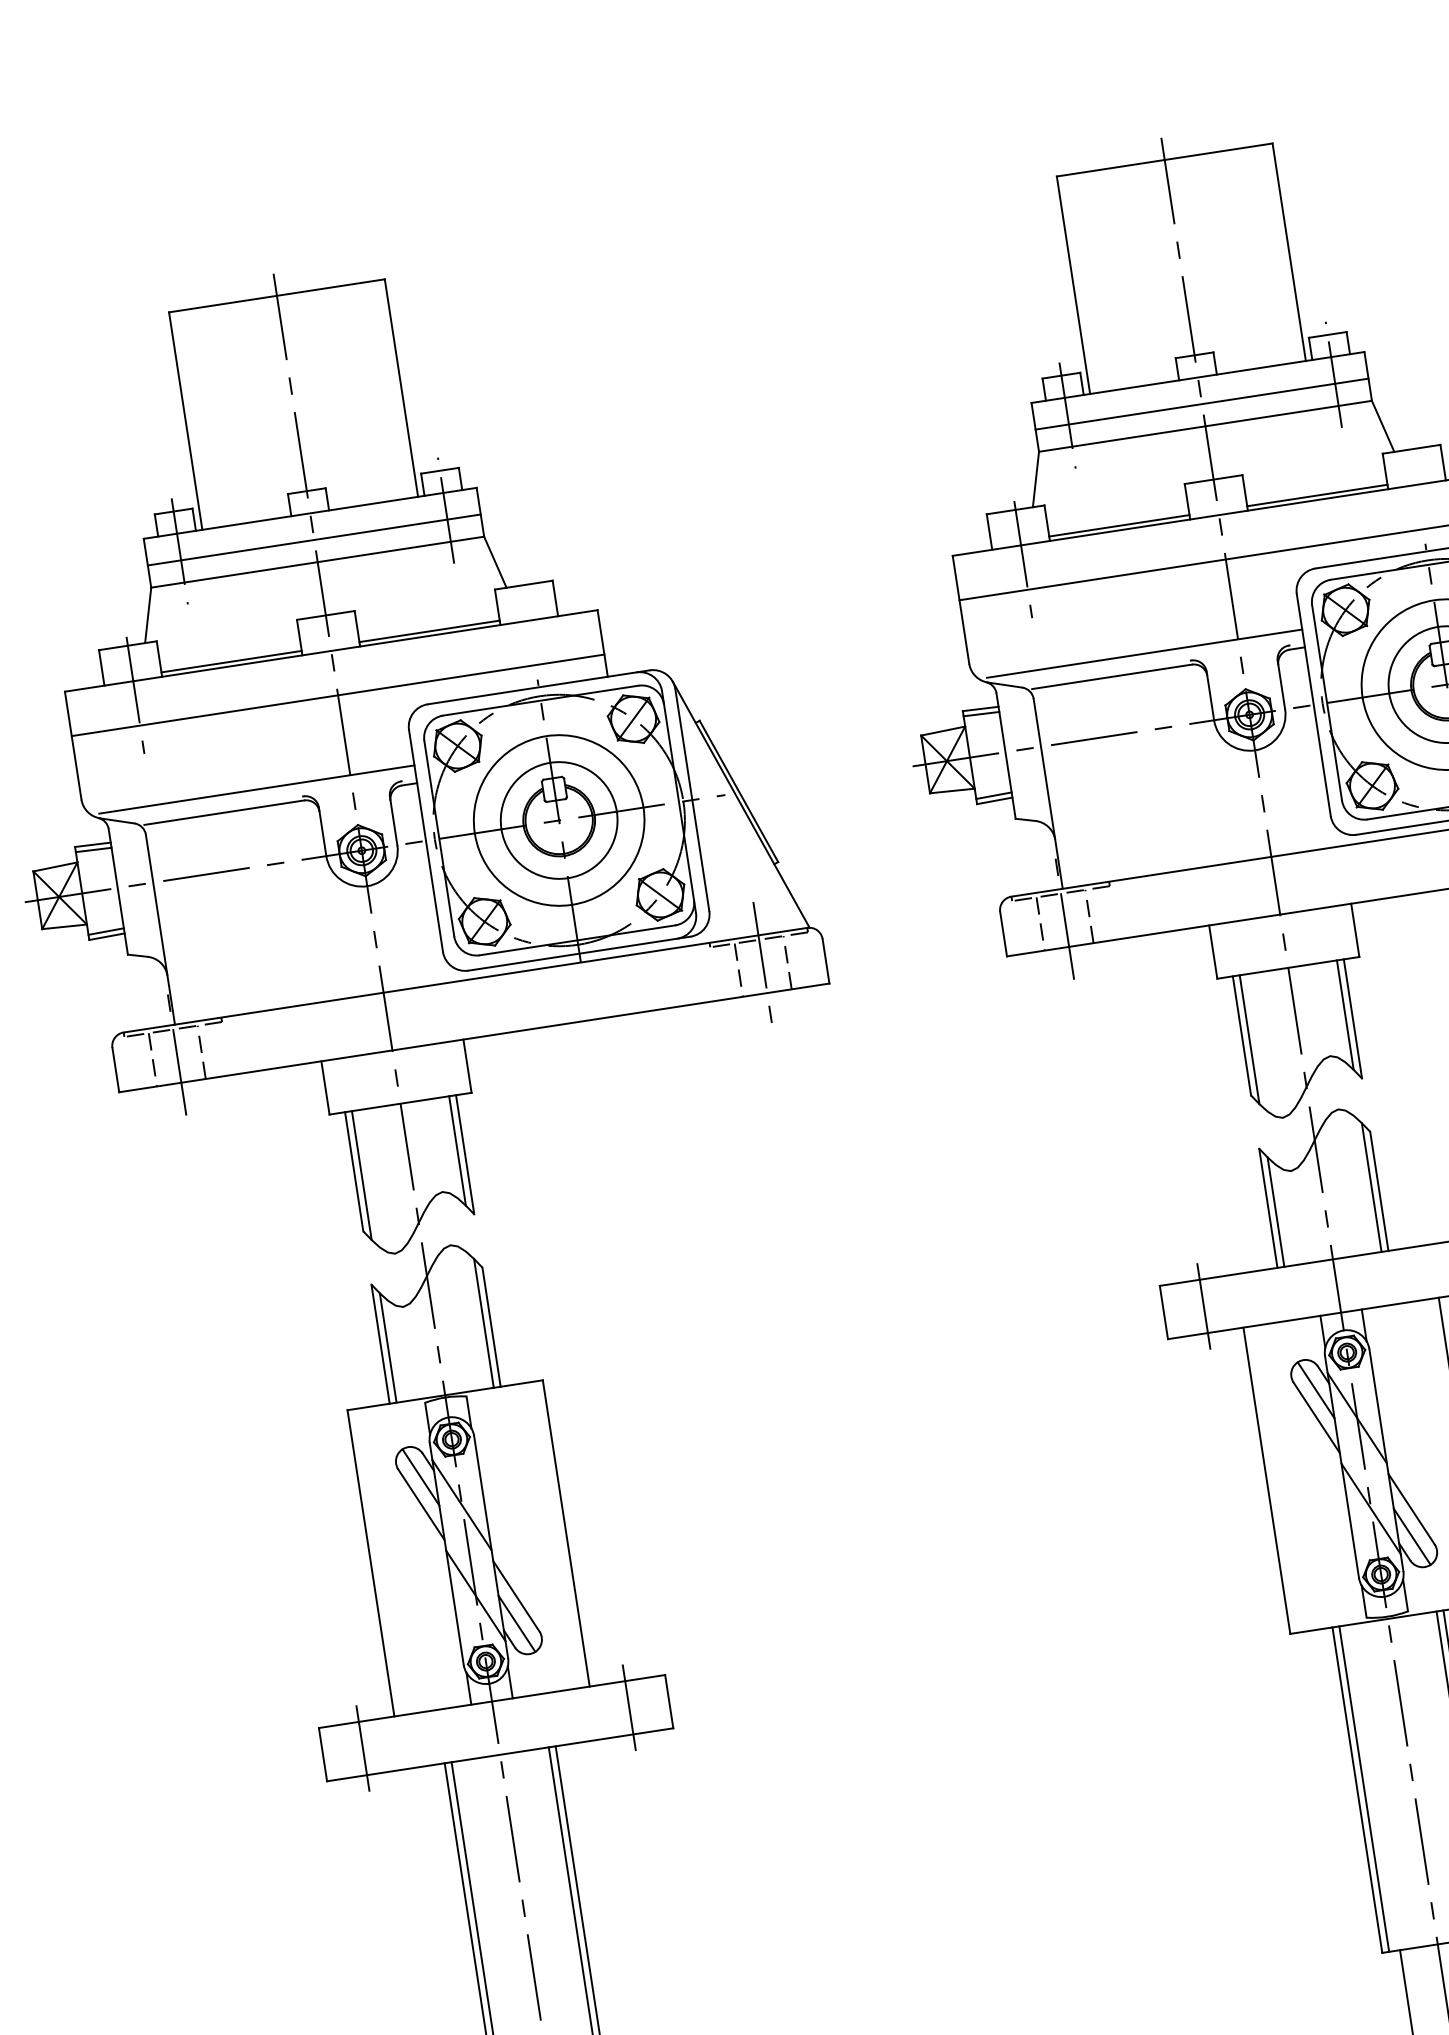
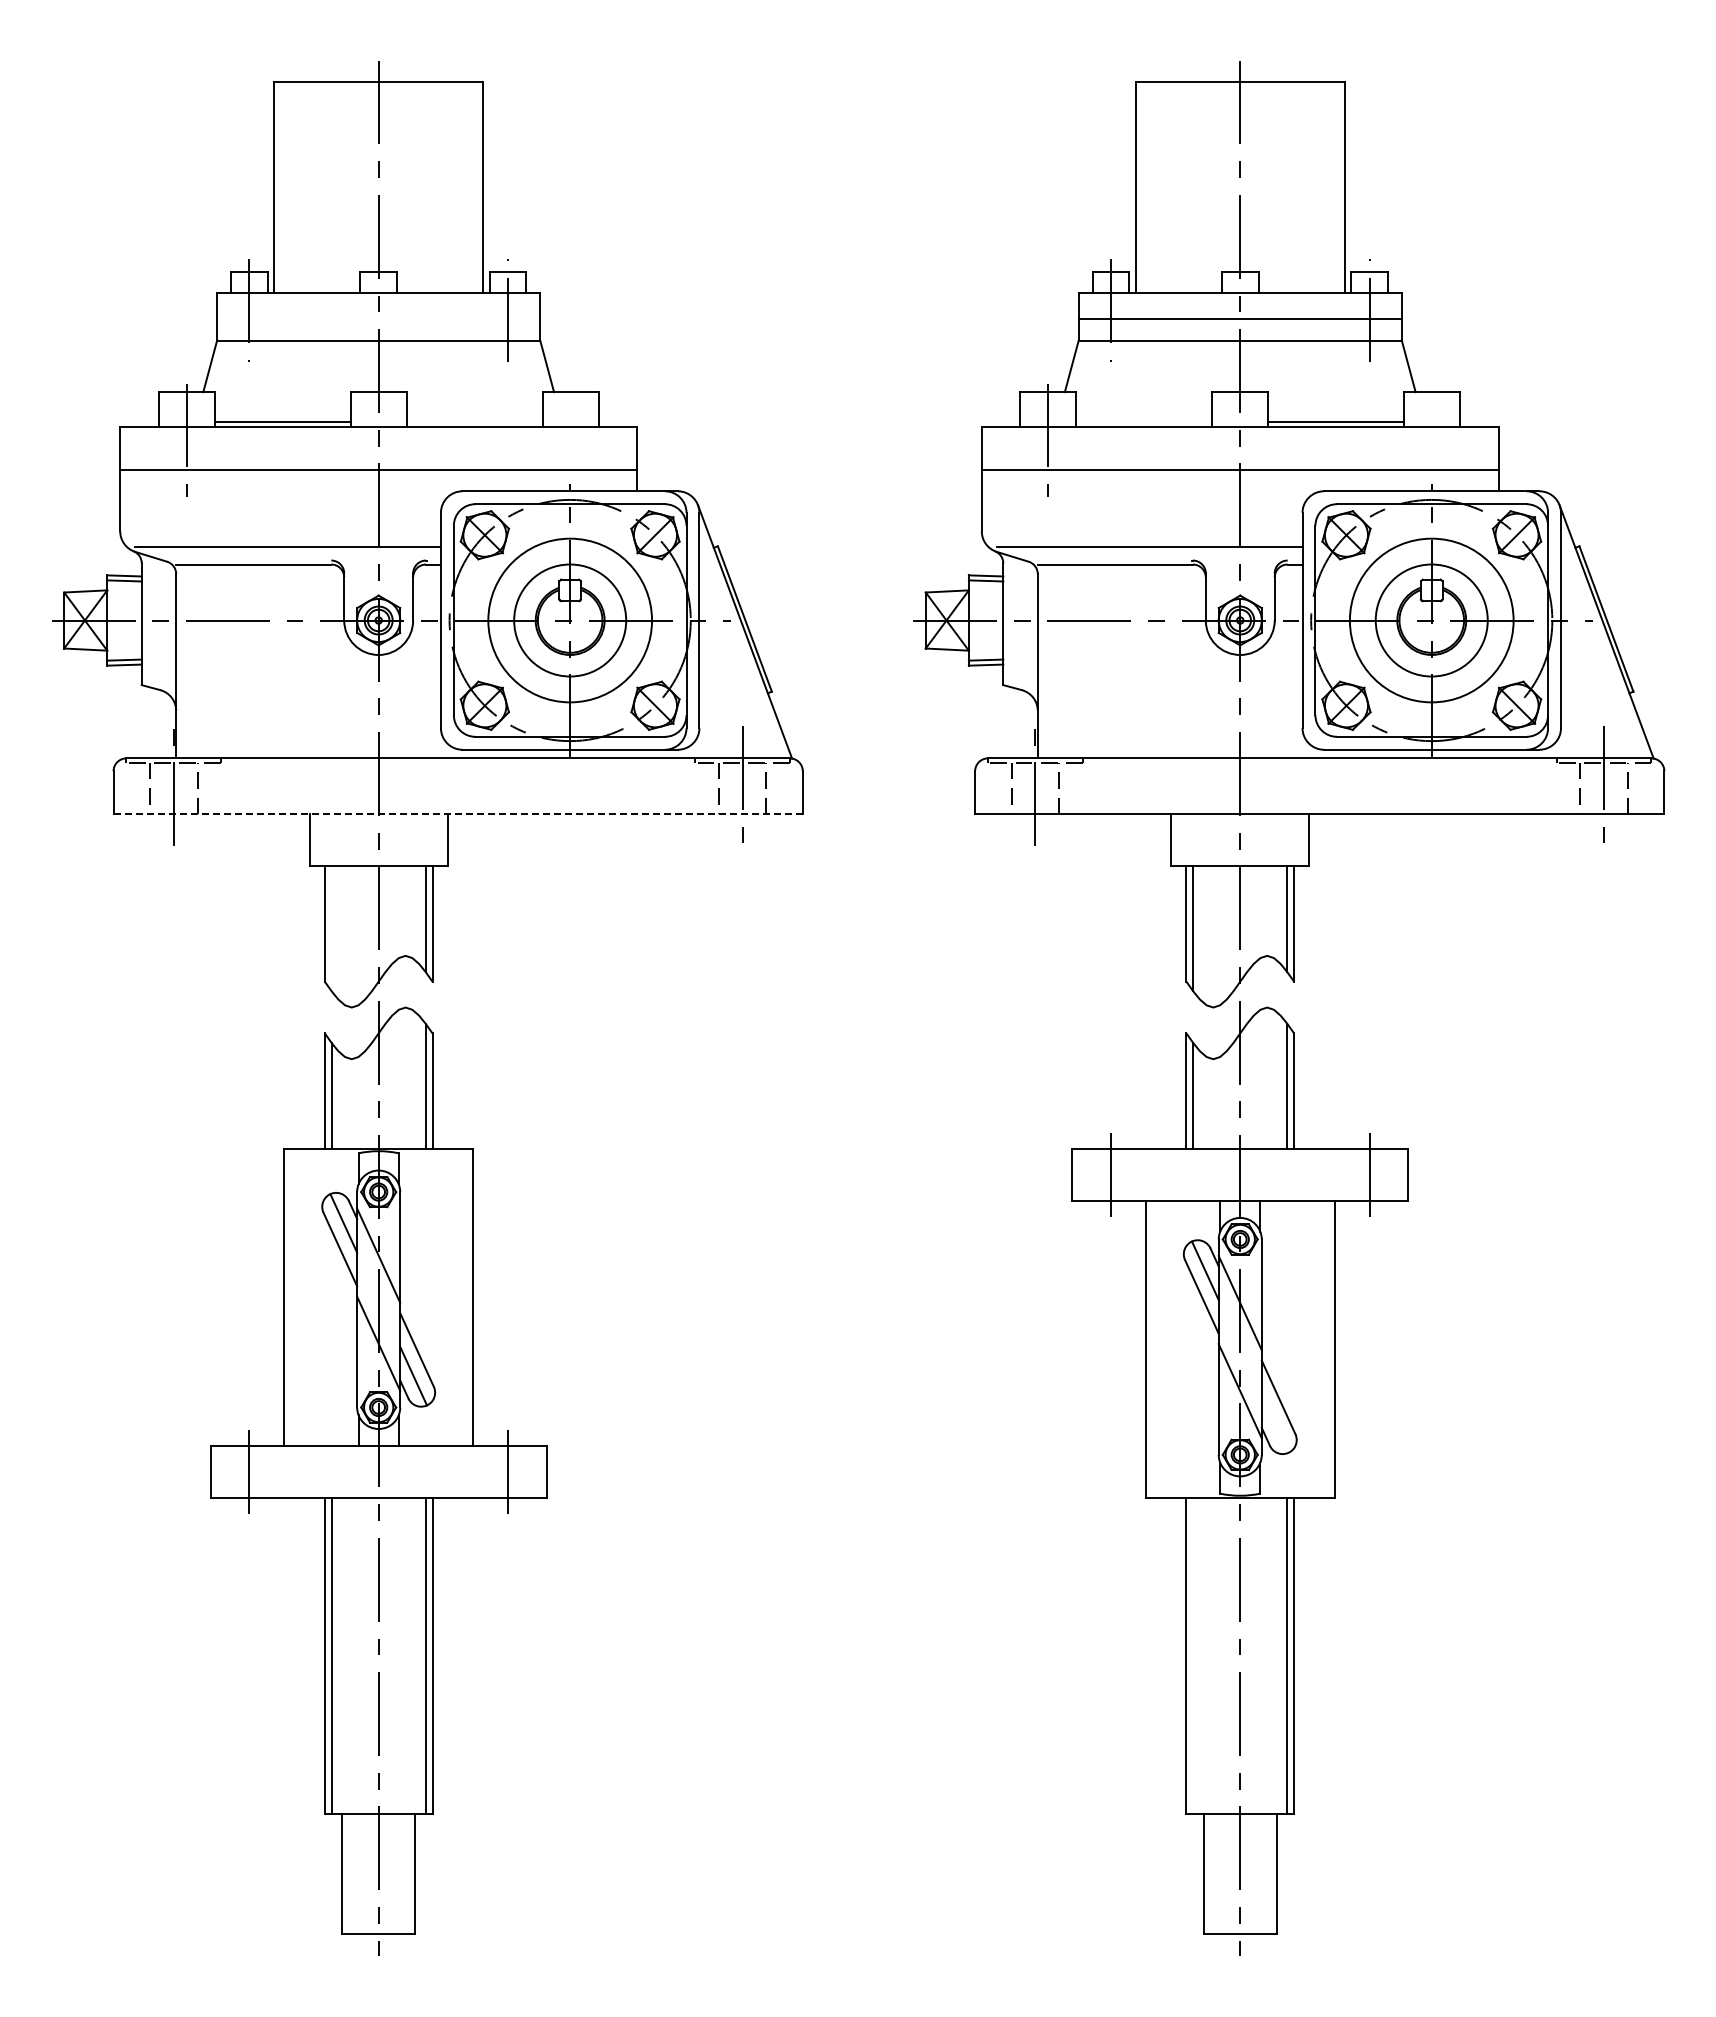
line: (1119, 525) -> (1144, 422), removed
line: (314, 539) -> (378, 318), removed
line: (429, 631) -> (474, 422), removed
line: (474, 1037) -> (458, 814), solid -> dashed
line: (361, 1175) -> (331, 928), removed
line: (1411, 1536) -> (1274, 1423), removed
line: (1364, 1788) -> (1193, 1655), removed

